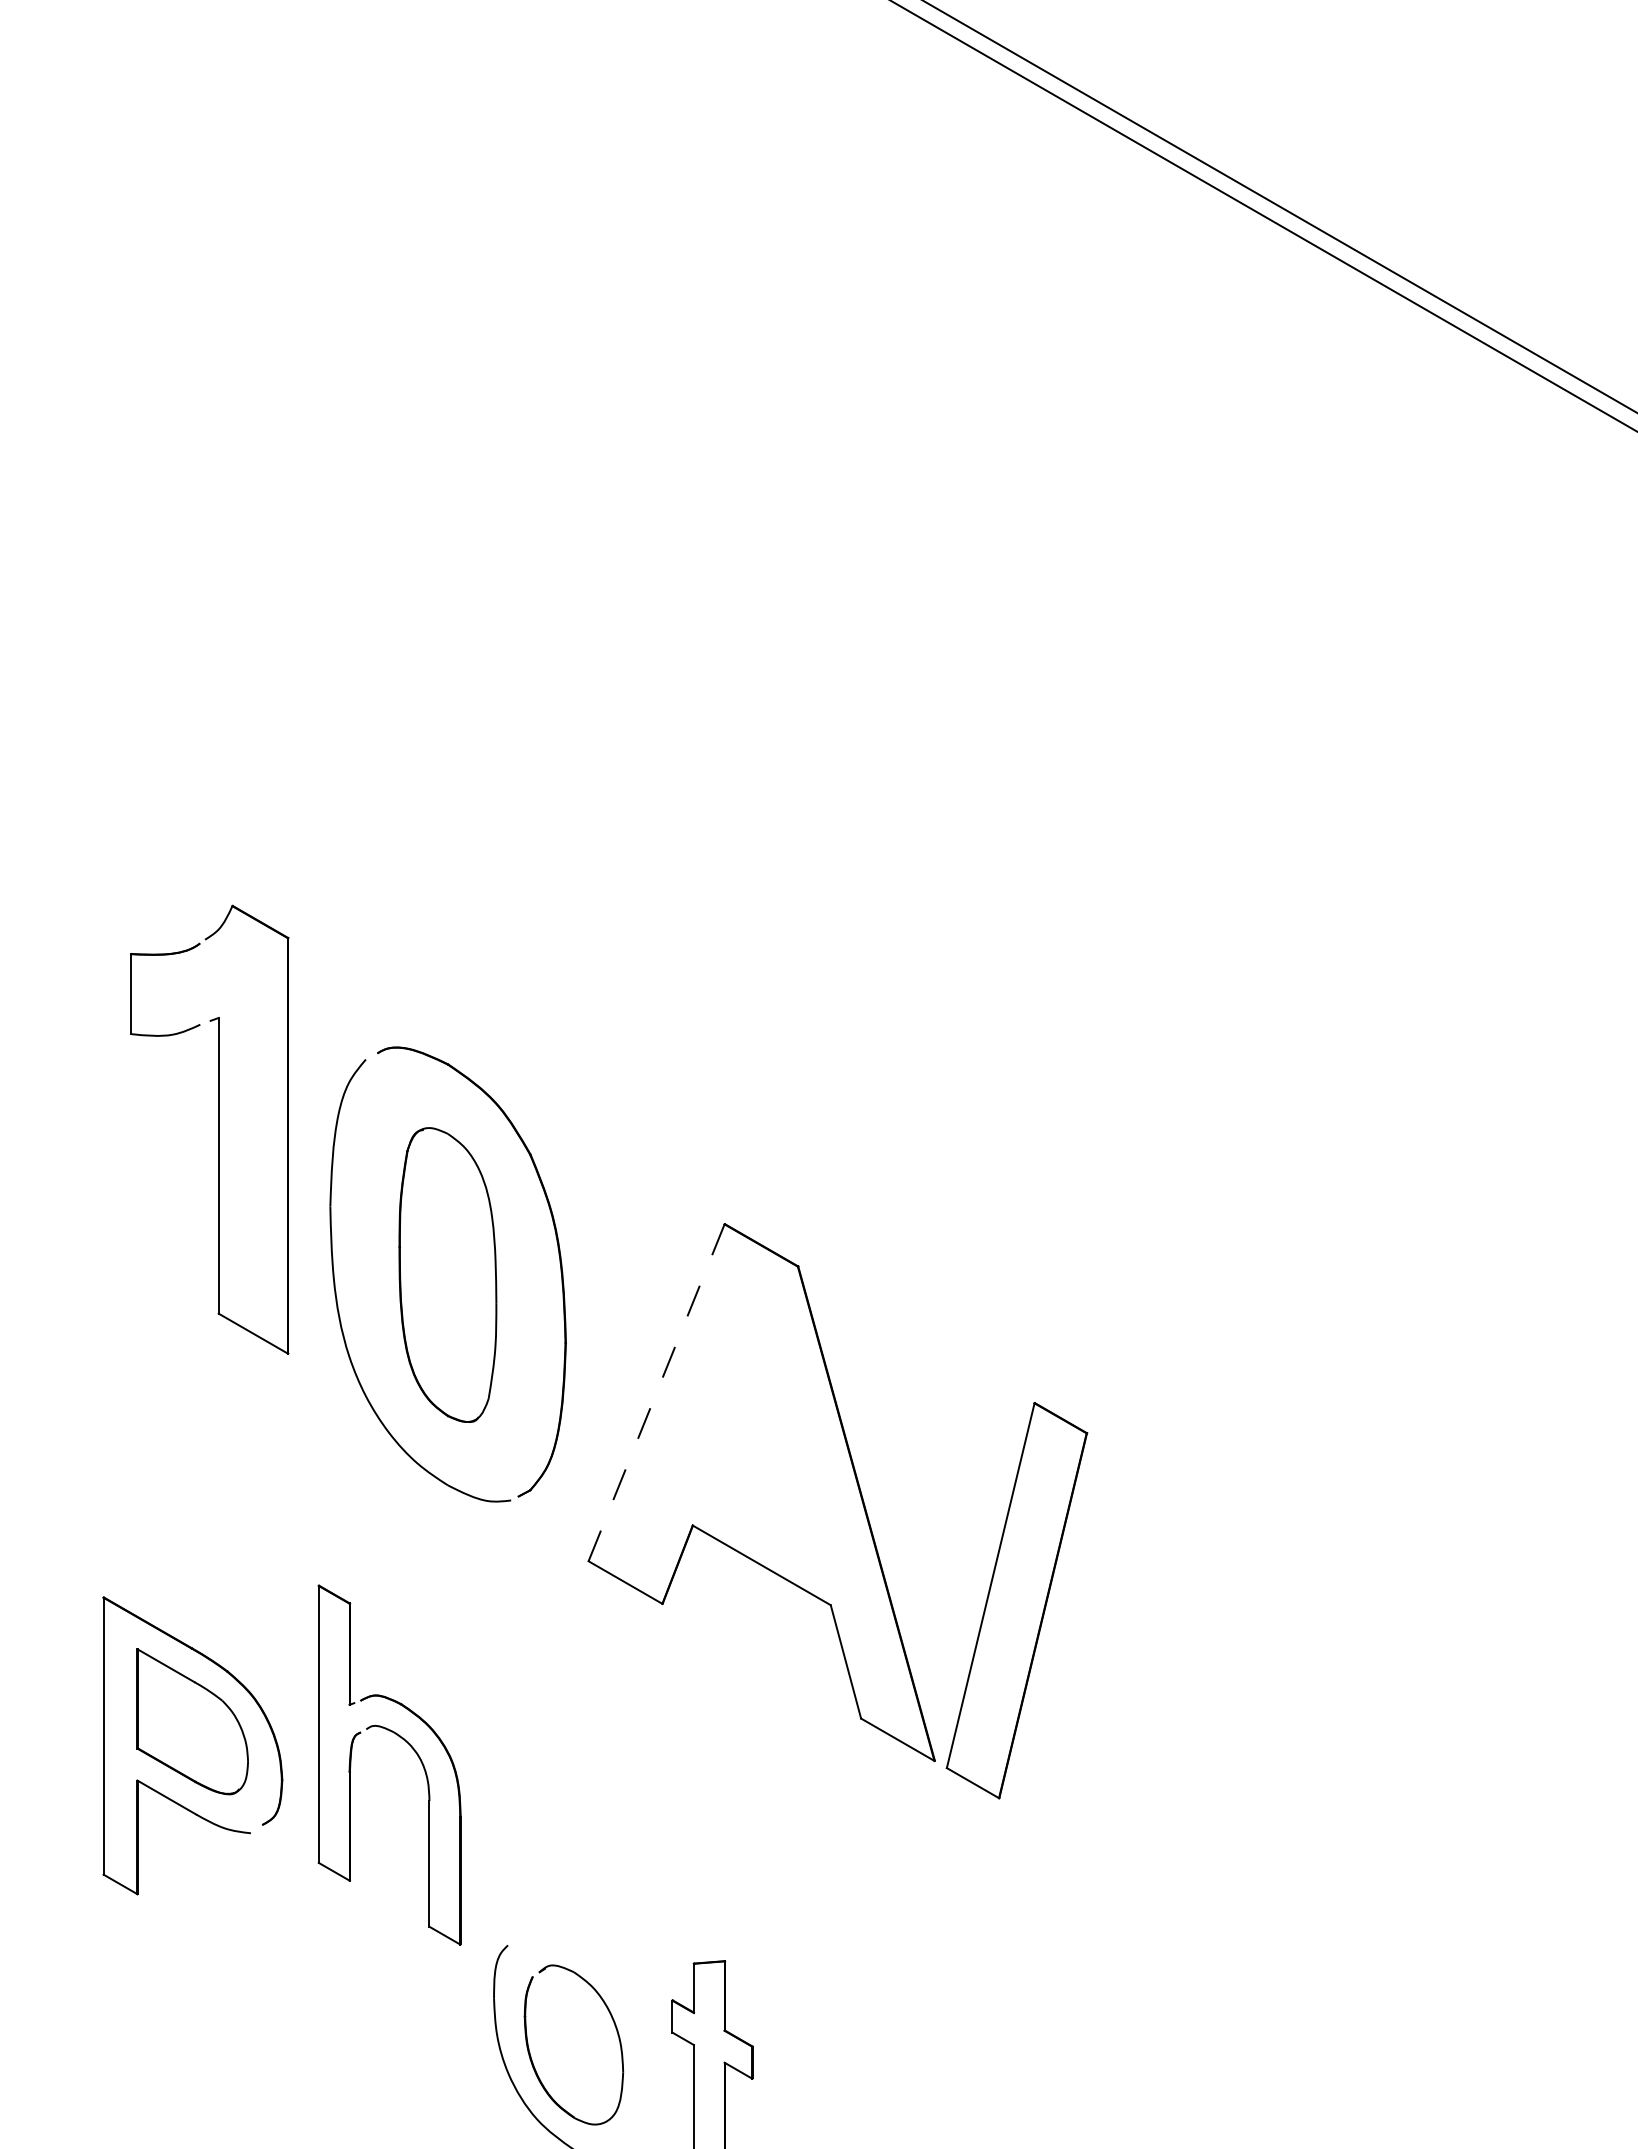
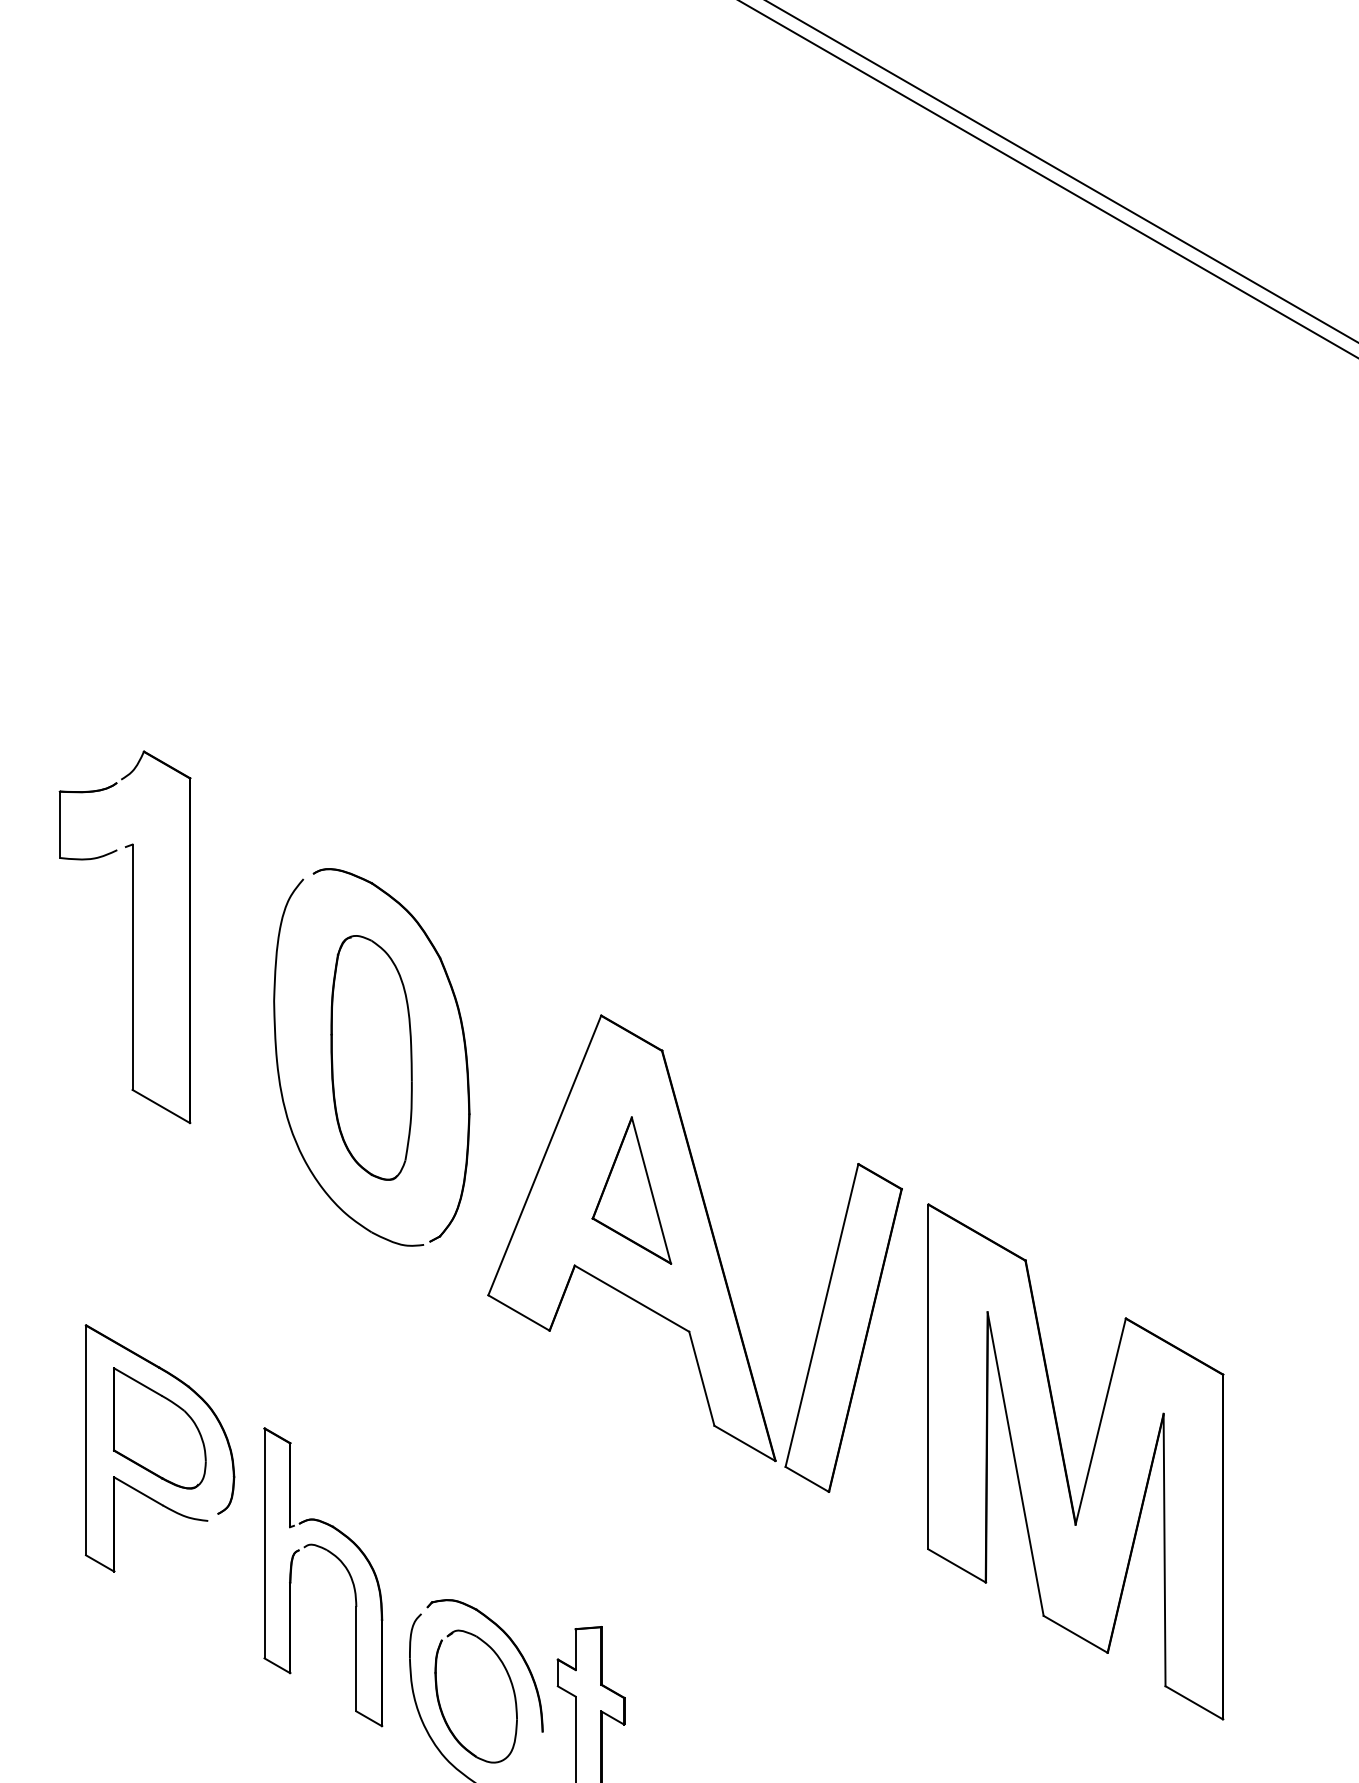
part: (218, 1129) -> (132, 937), moved
line: (656, 1392) -> (544, 1155), dashed -> solid
part: (761, 1434) -> (631, 1190), added
part: (411, 1748) -> (341, 1563), moved
part: (1284, 1765) -> (1065, 1464), added
part: (619, 1983) -> (513, 1645), added

